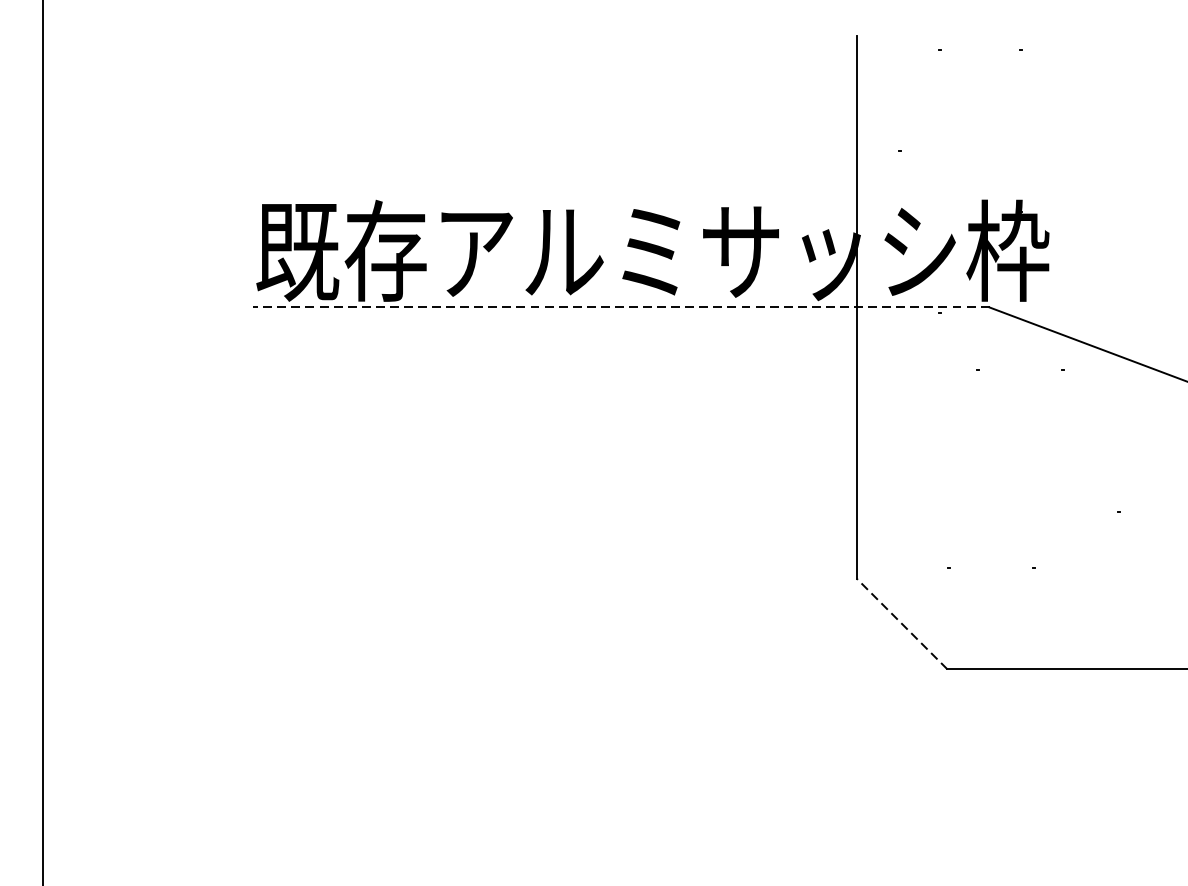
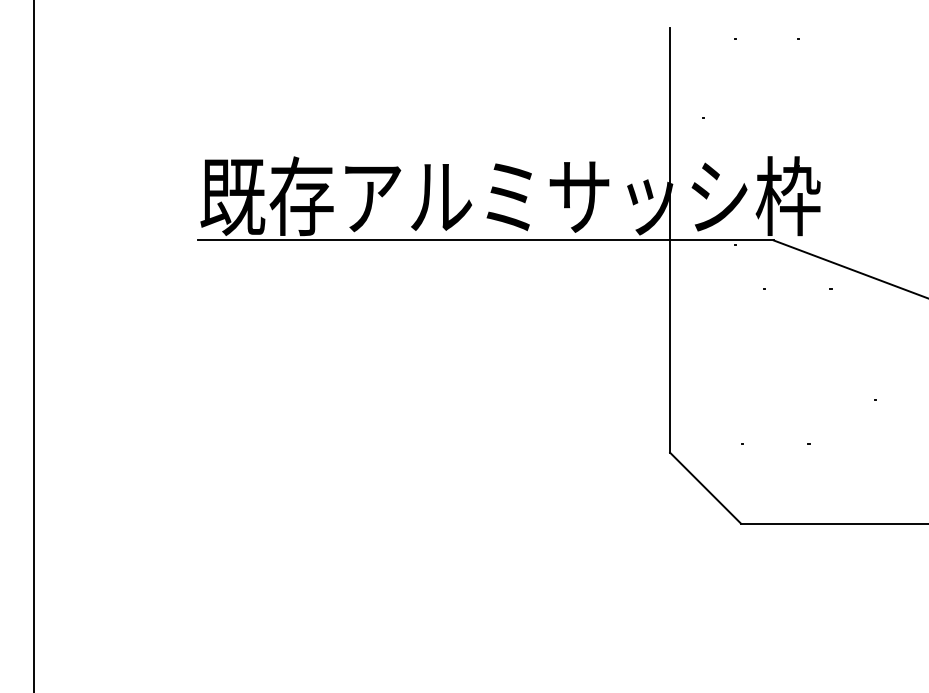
line: (620, 307) -> (485, 240), dashed -> solid
line: (902, 623) -> (705, 487), dashed -> solid

